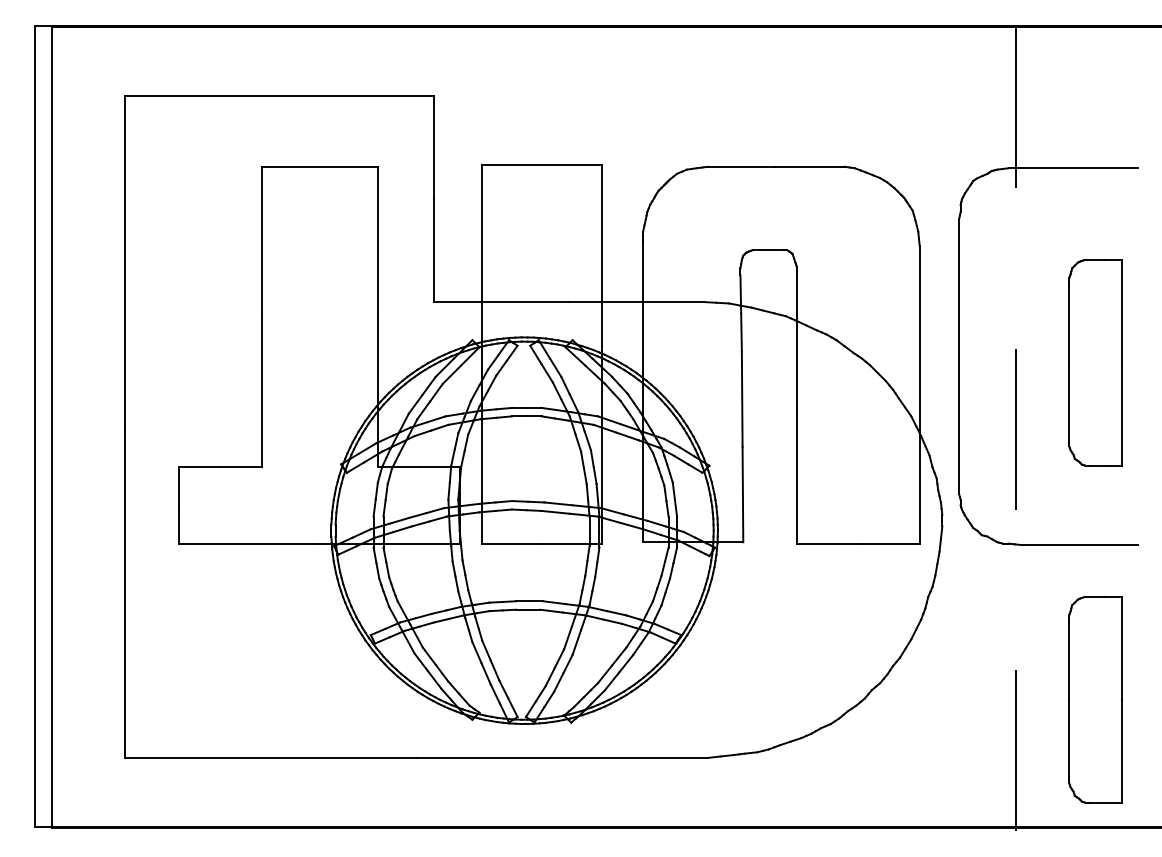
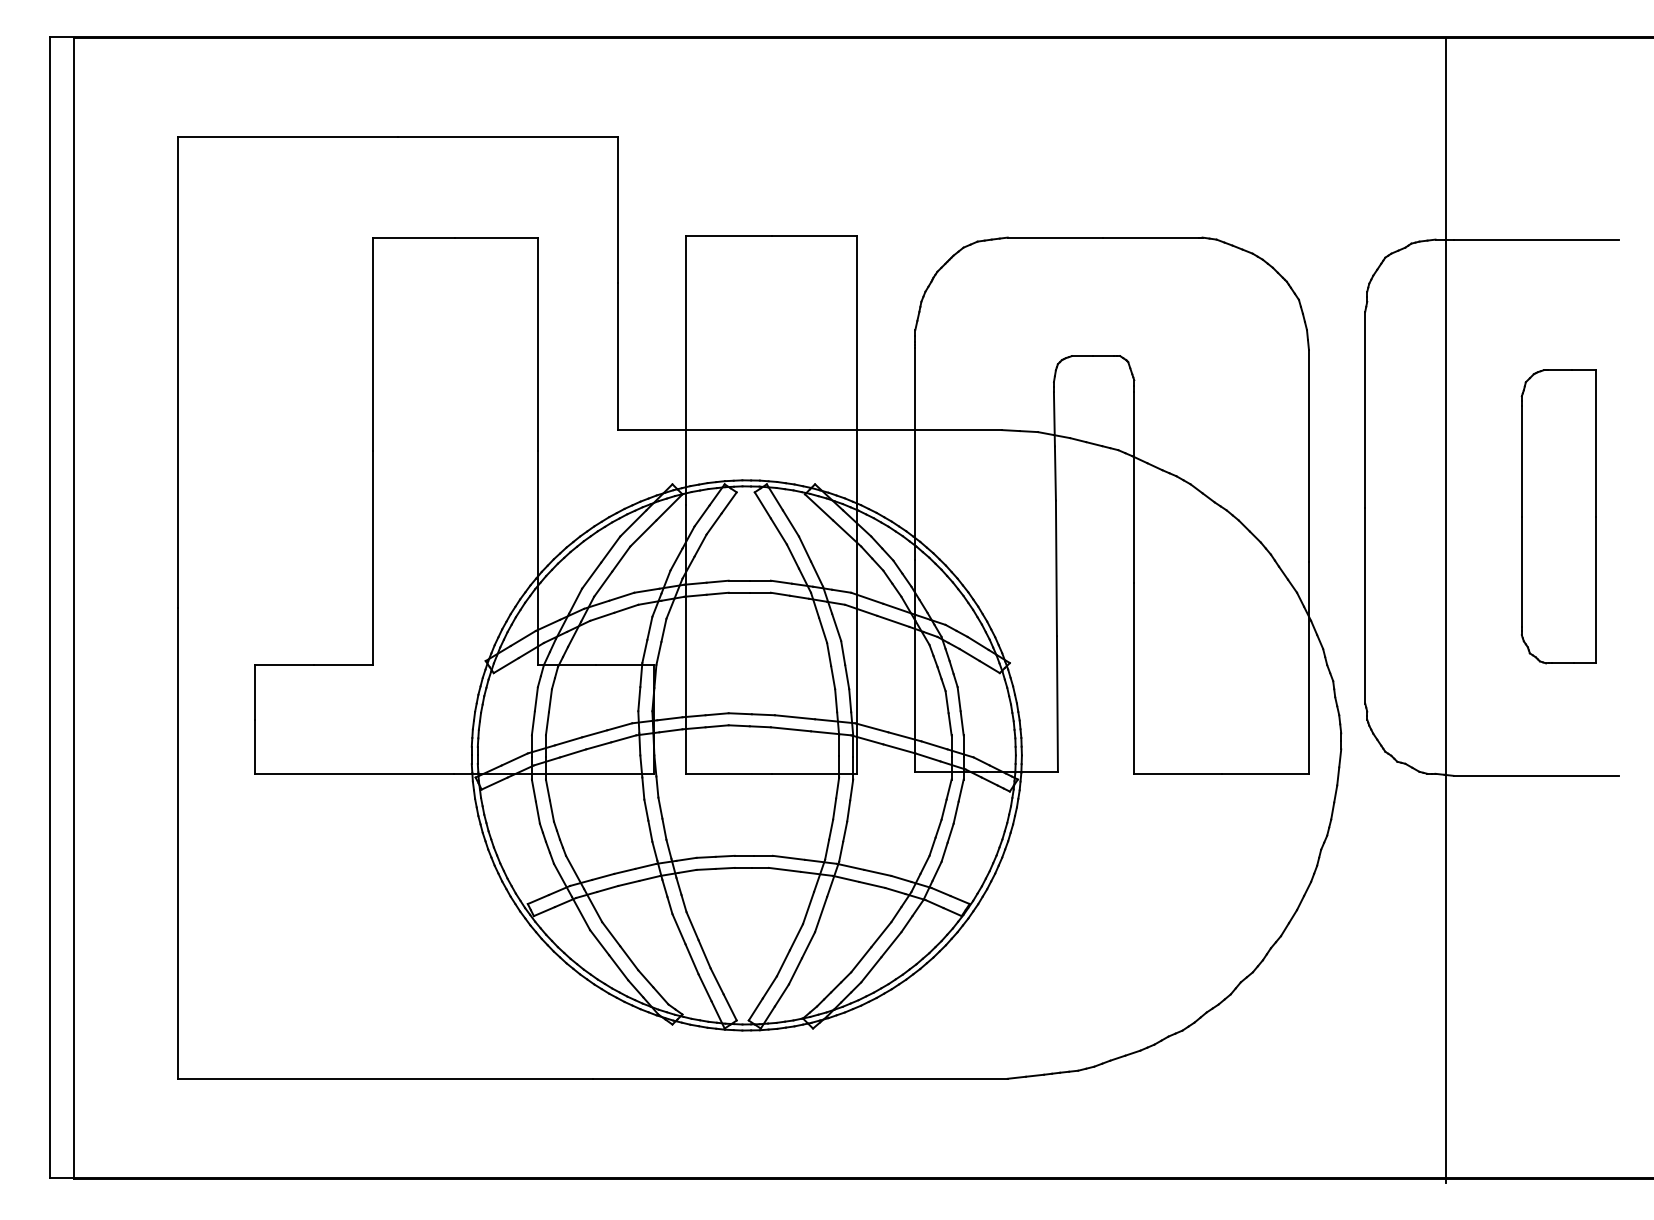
line: (1015, 428) -> (1445, 610), dashed -> solid
part: (1095, 699) -> (1559, 995), removed

